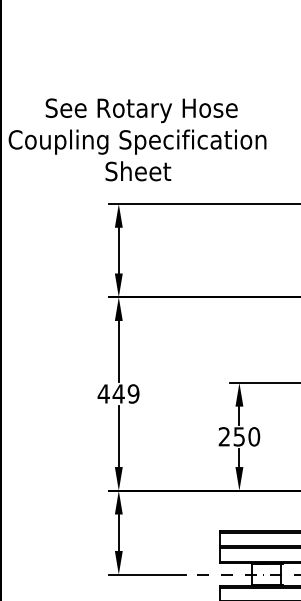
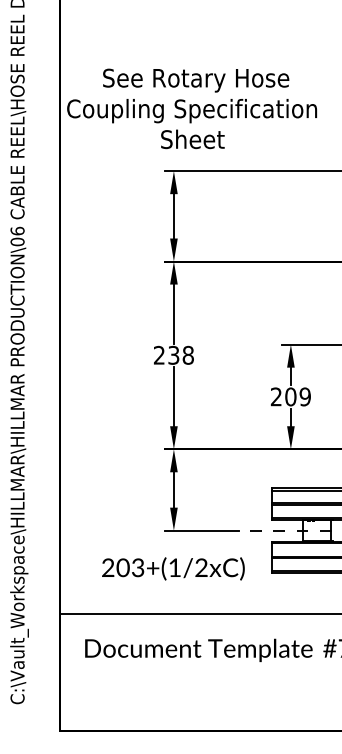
text: (118, 393) -> (173, 354), 449 -> 238
text: (246, 436) -> (297, 396), 250 -> 209

